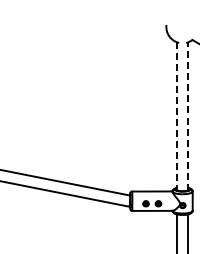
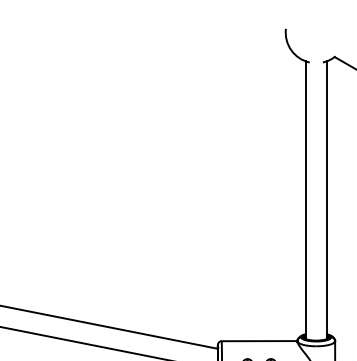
line: (188, 115) -> (327, 198), dashed -> solid
line: (177, 116) -> (306, 200), dashed -> solid

